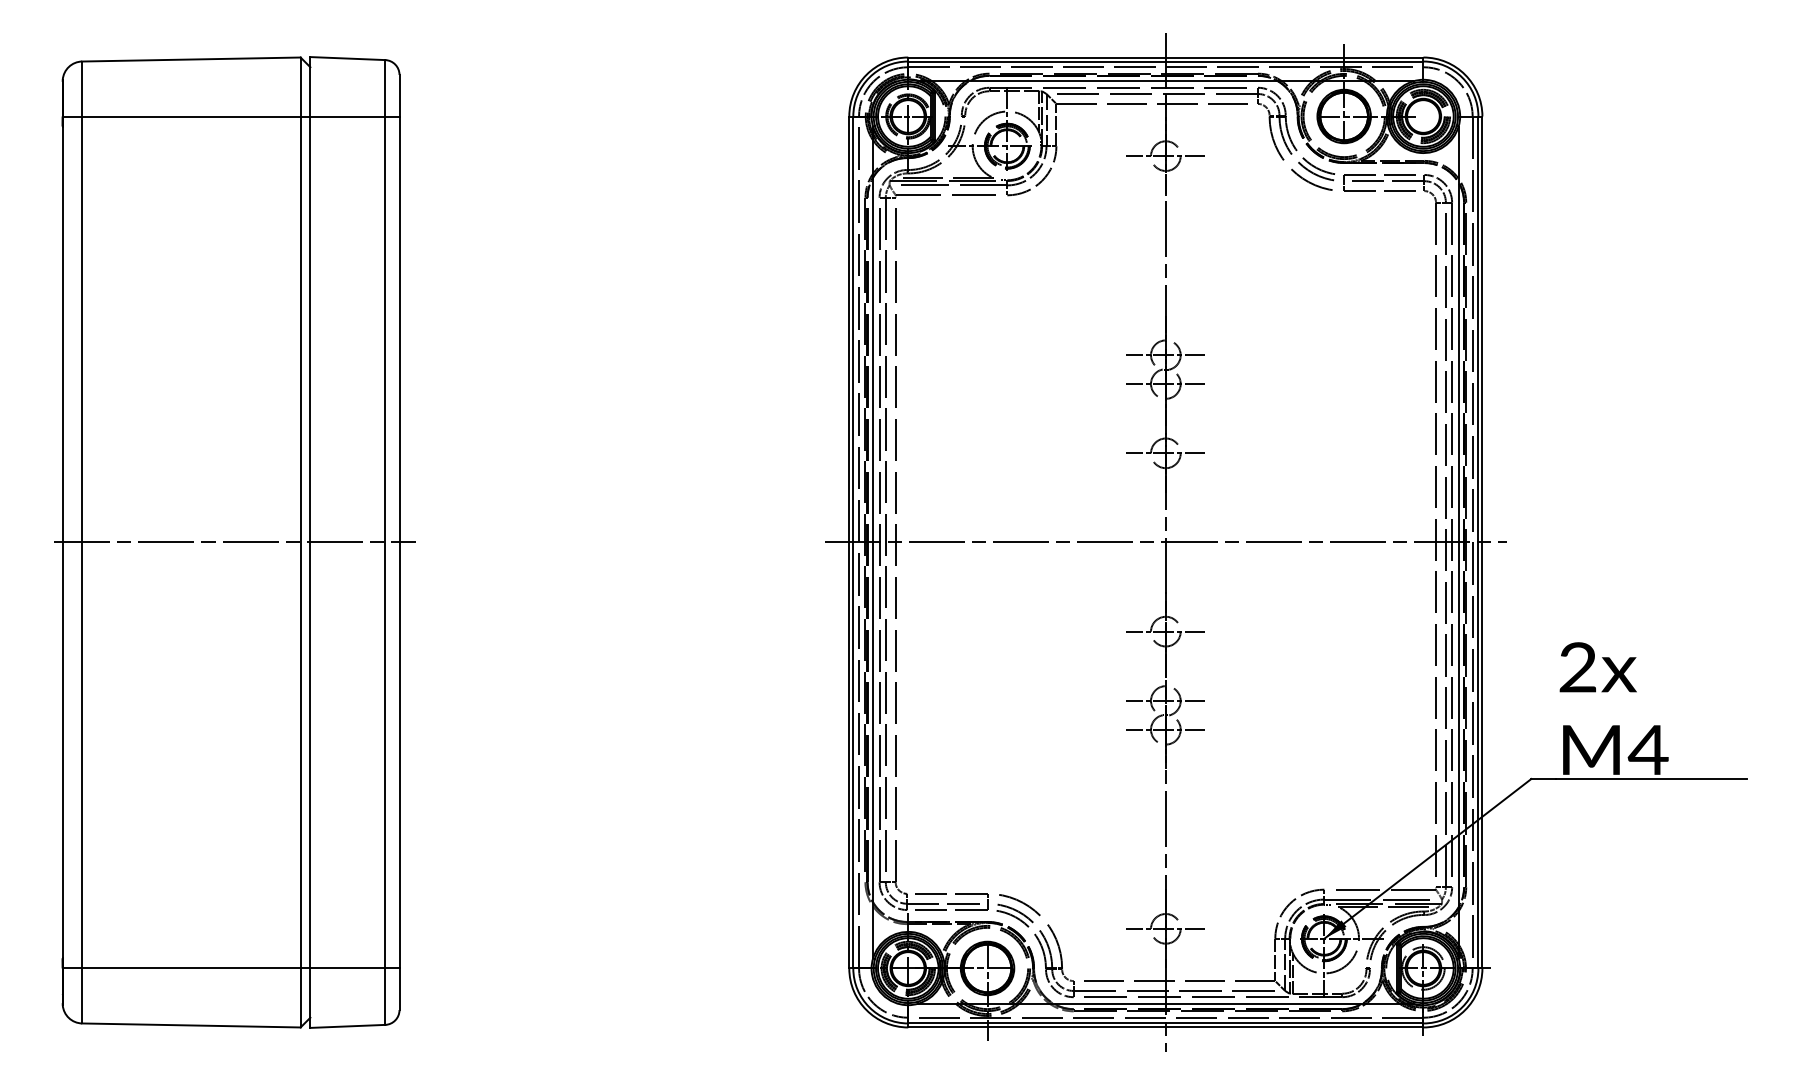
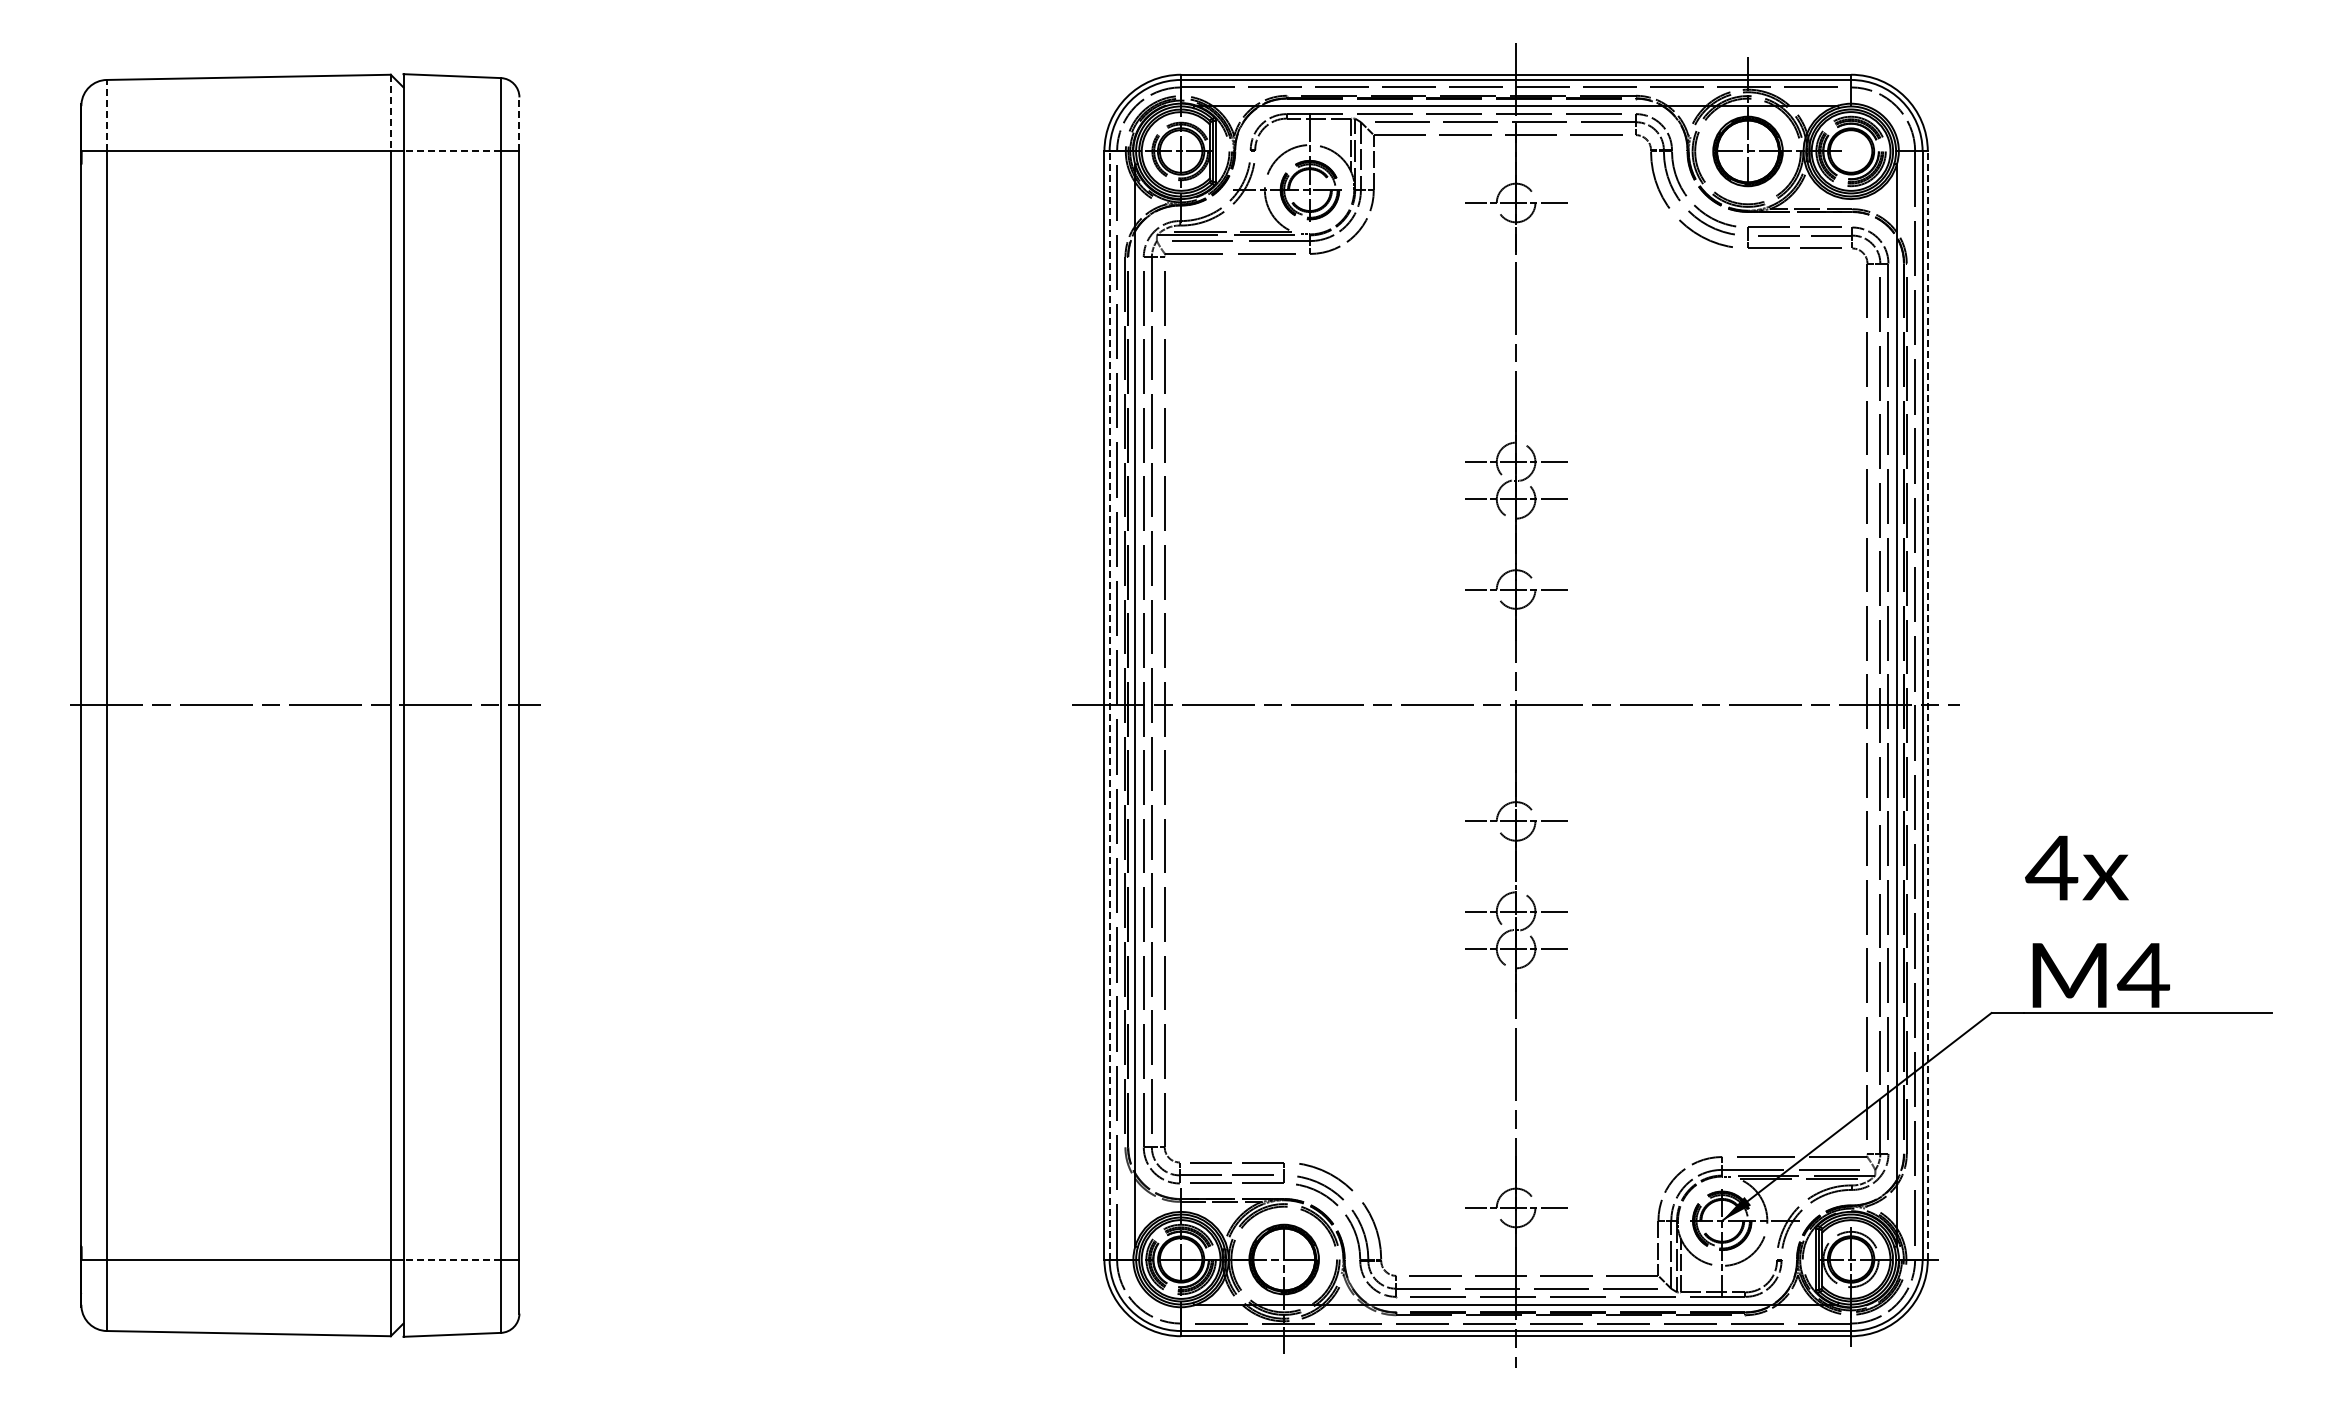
line: (300, 87) -> (390, 113), solid -> dashed
line: (82, 88) -> (106, 115), solid -> dashed
line: (399, 95) -> (519, 123), solid -> dashed
line: (348, 116) -> (452, 151), solid -> dashed
line: (853, 542) -> (1109, 705), solid -> dashed
line: (1482, 542) -> (1927, 705), solid -> dashed
text: (1577, 667) -> (2051, 867), 2x -> 4x
line: (348, 968) -> (452, 1259), solid -> dashed

